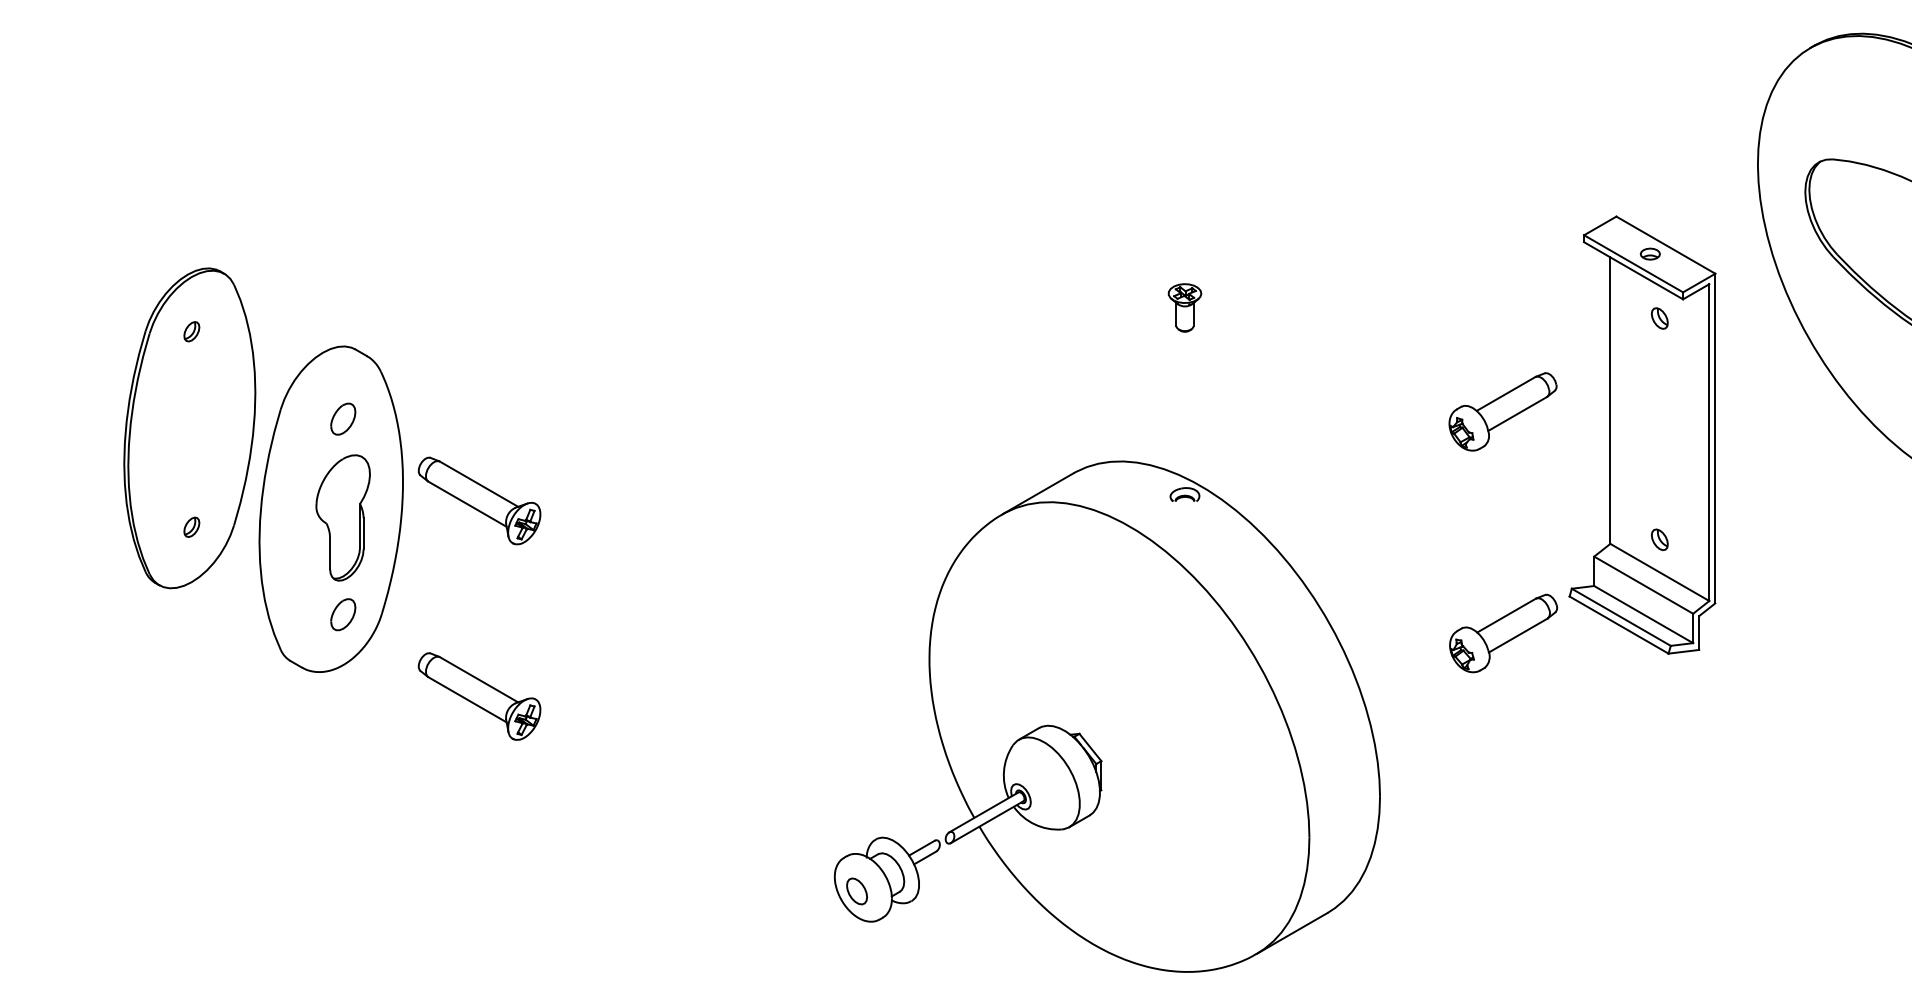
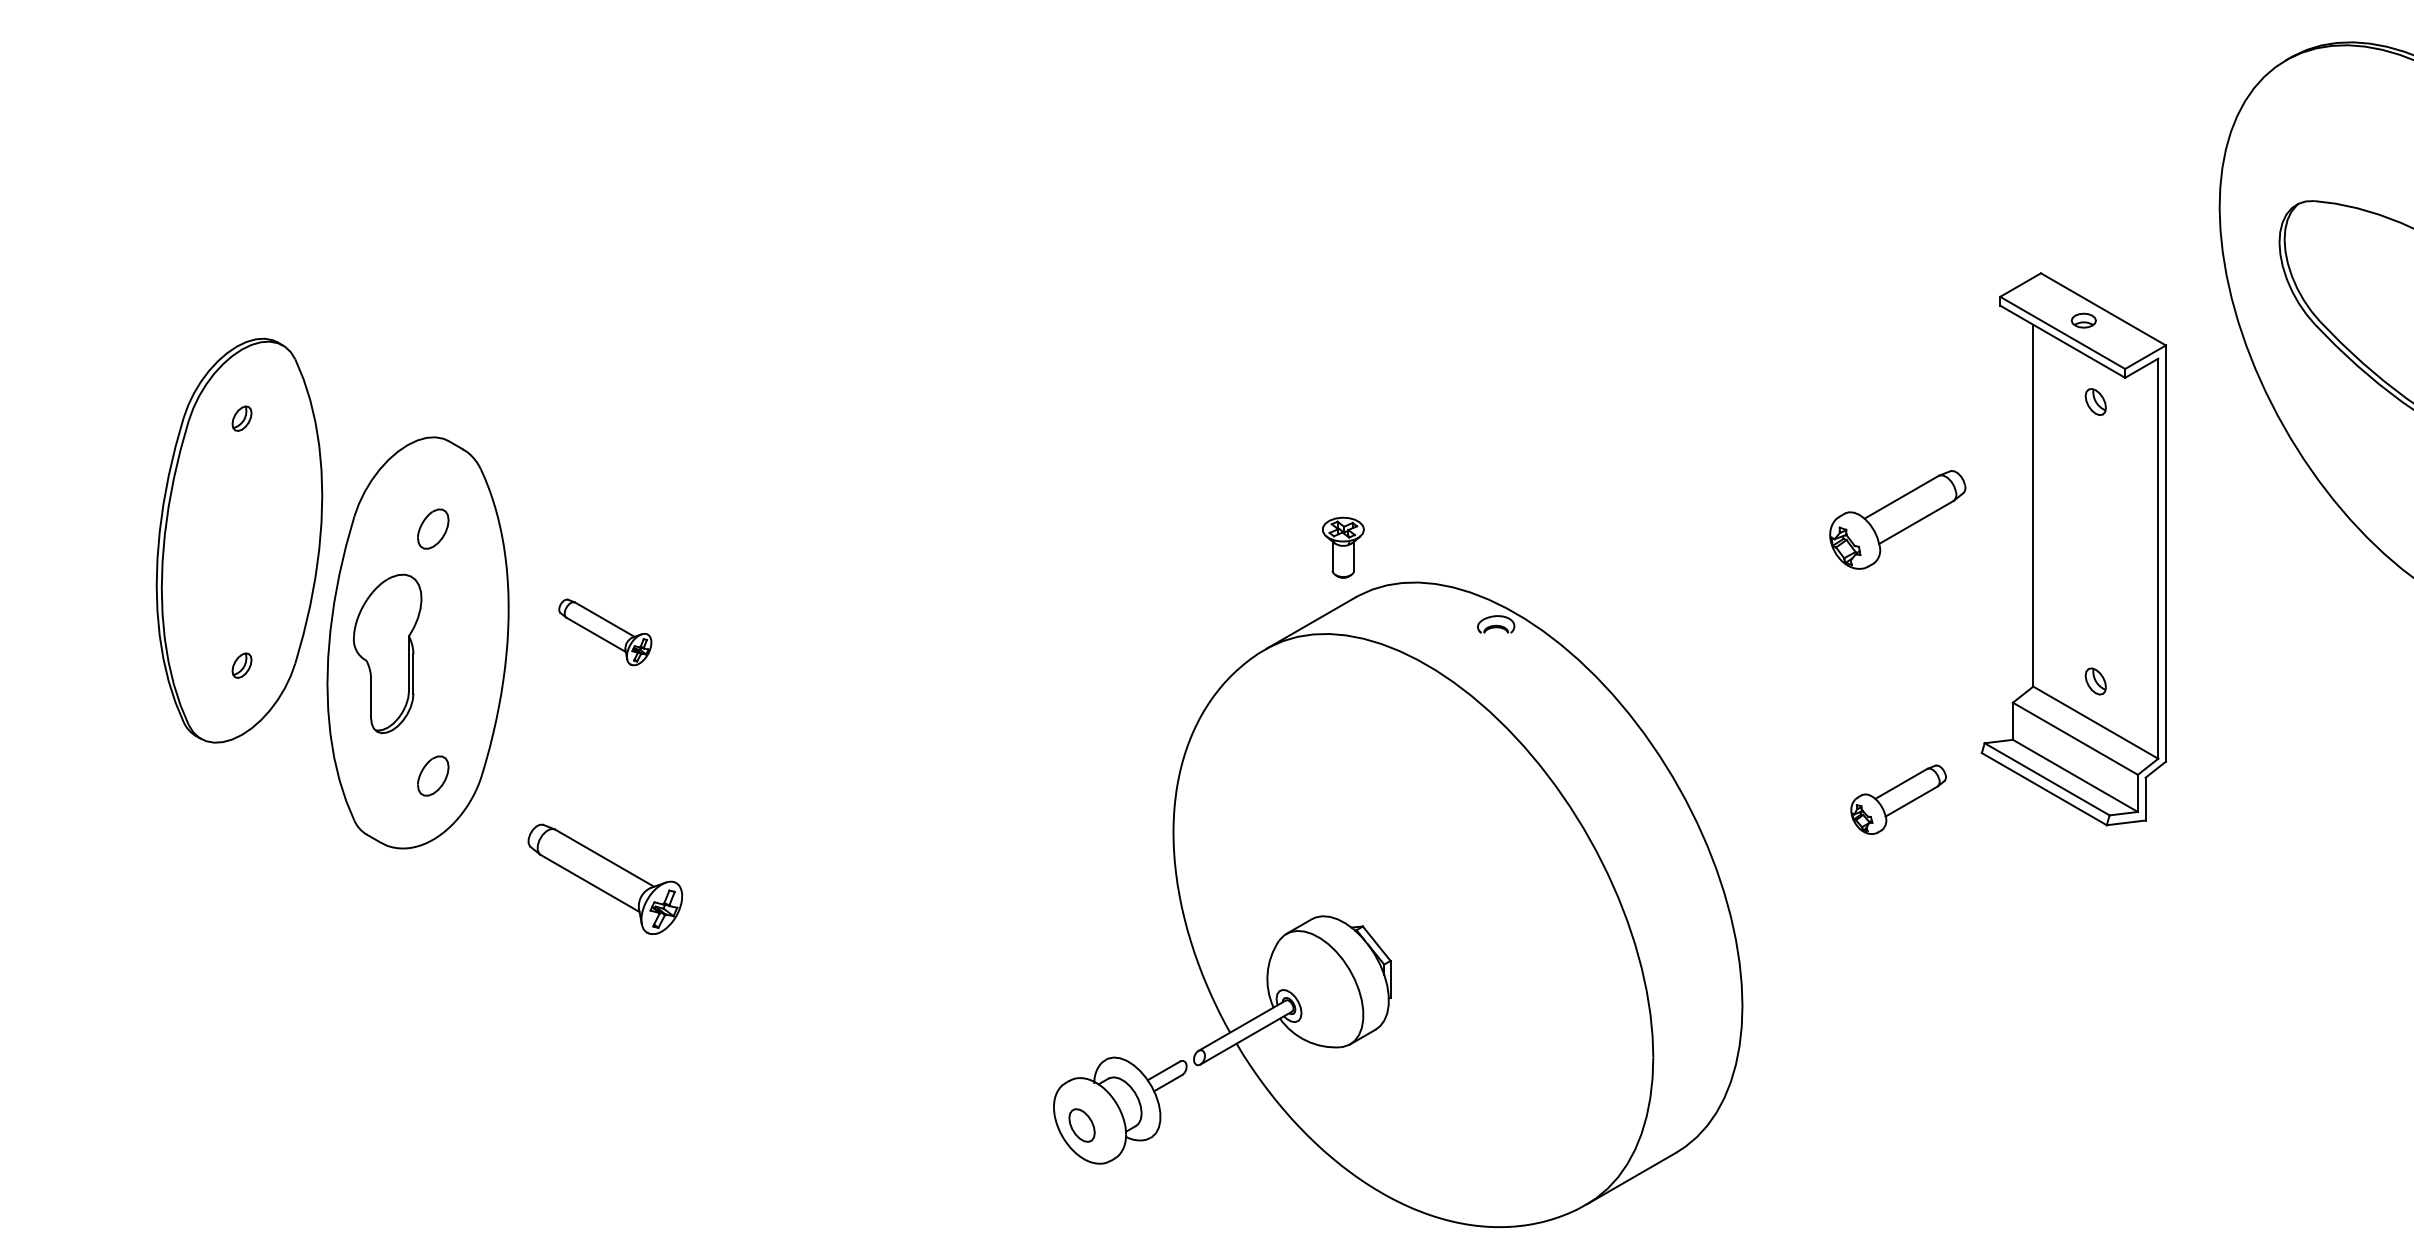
part: (1184, 307) -> (1342, 547), moved
part: (479, 500) -> (605, 631), size x0.6
part: (342, 517) -> (386, 653), moved
part: (1503, 633) -> (1898, 799), size x0.7

